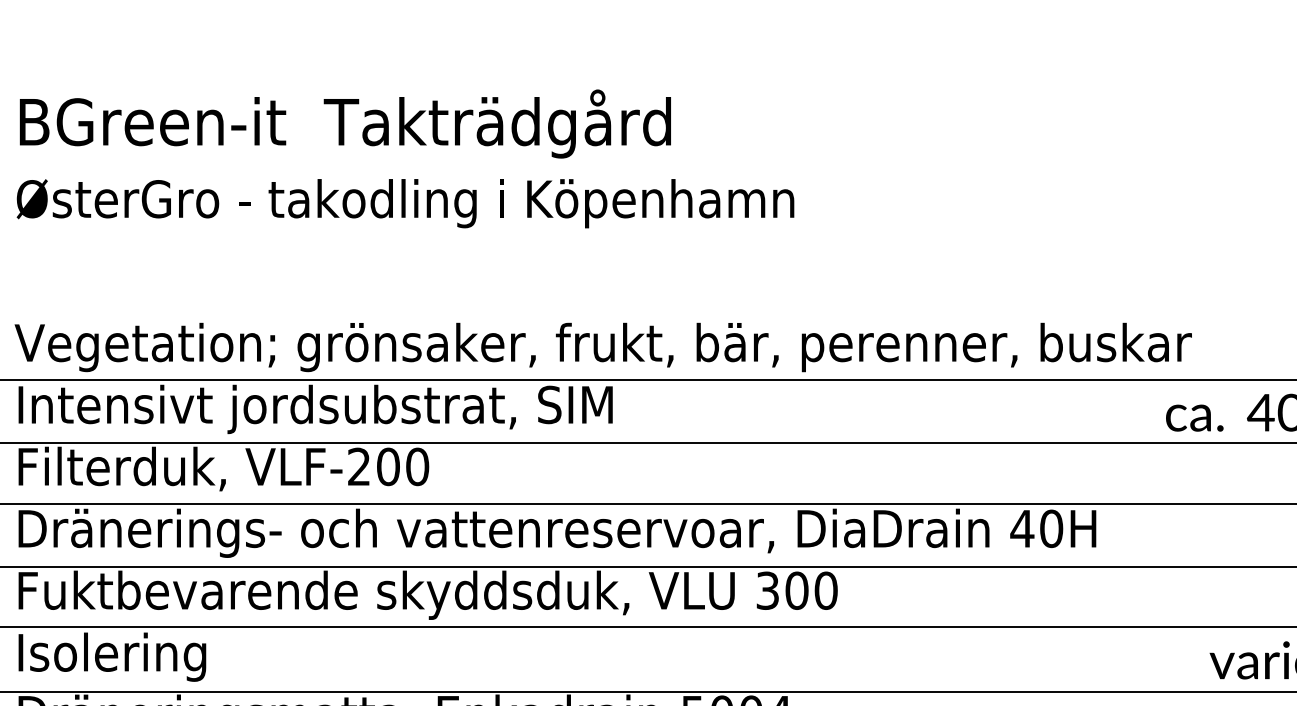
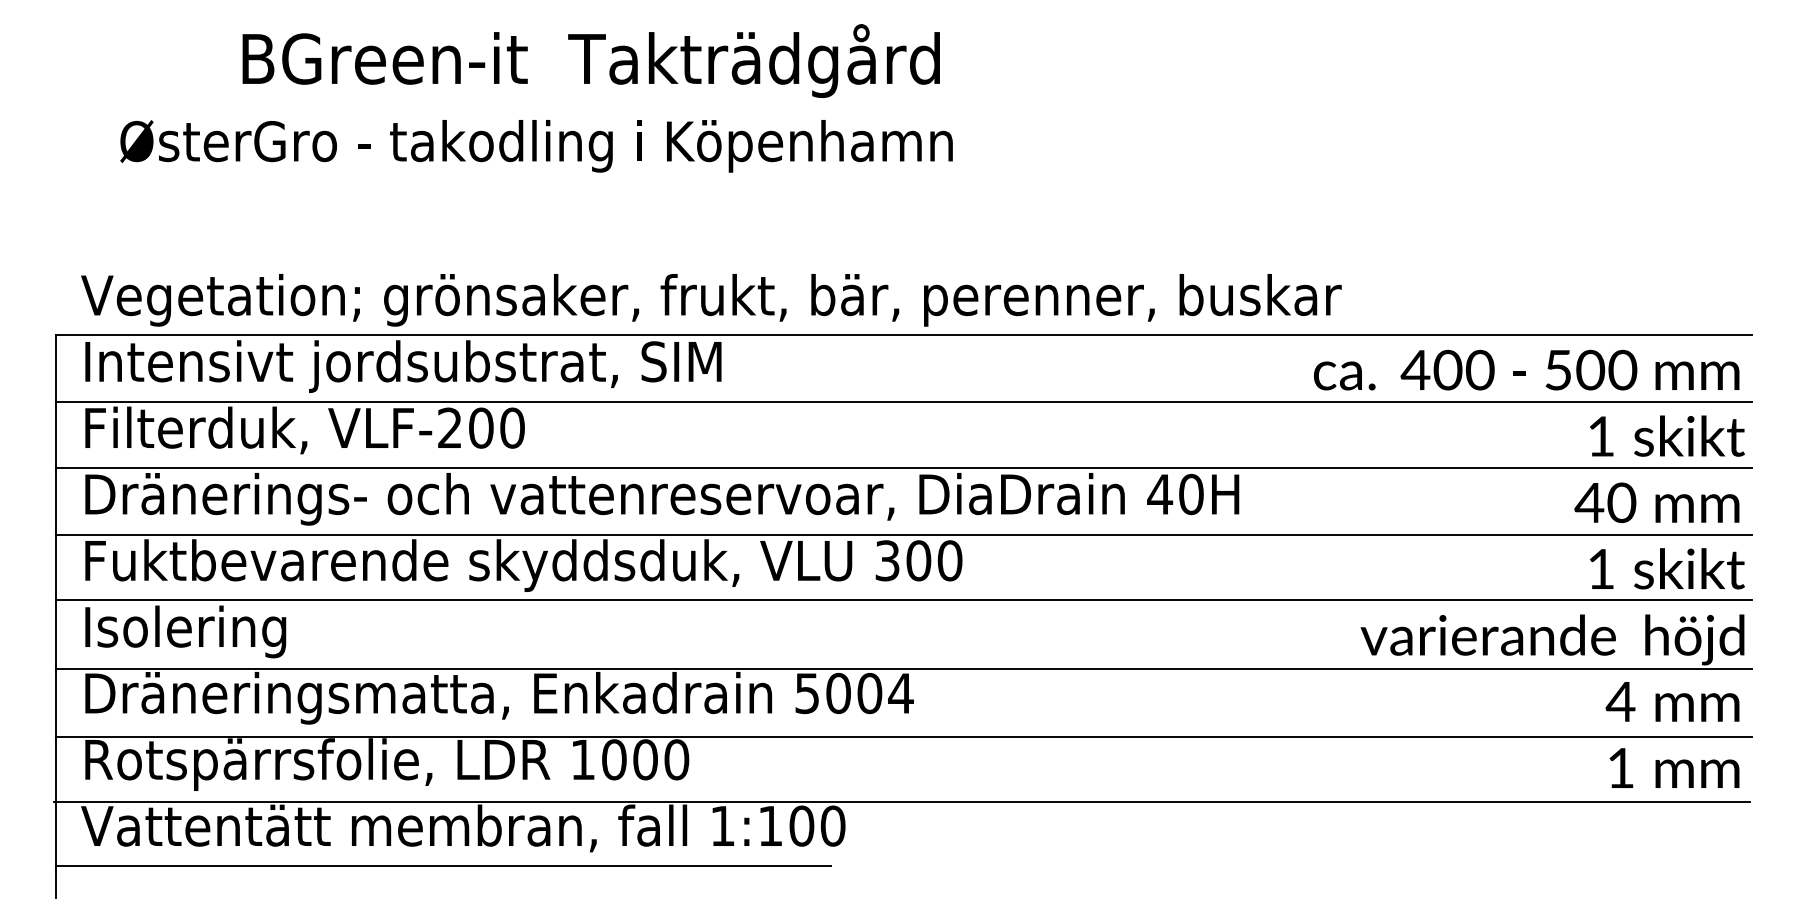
text: (344, 123) -> (590, 60), moved
text: (405, 203) -> (536, 146), moved

